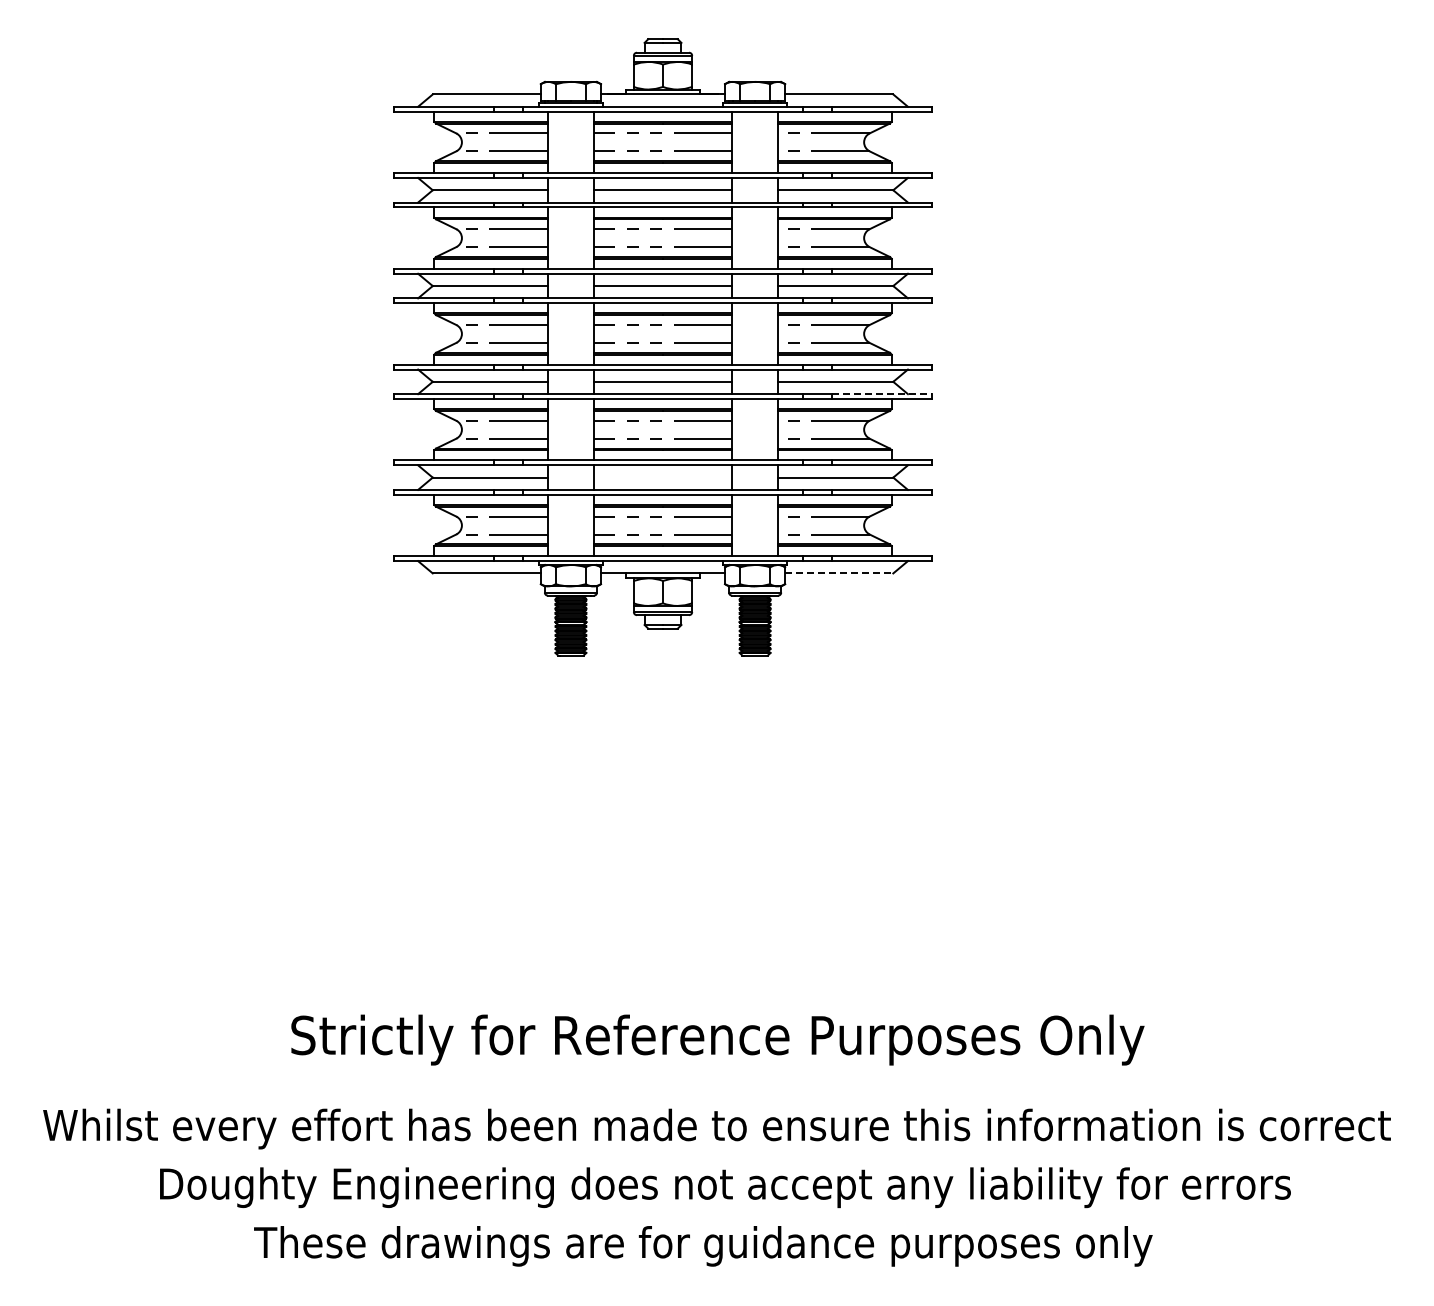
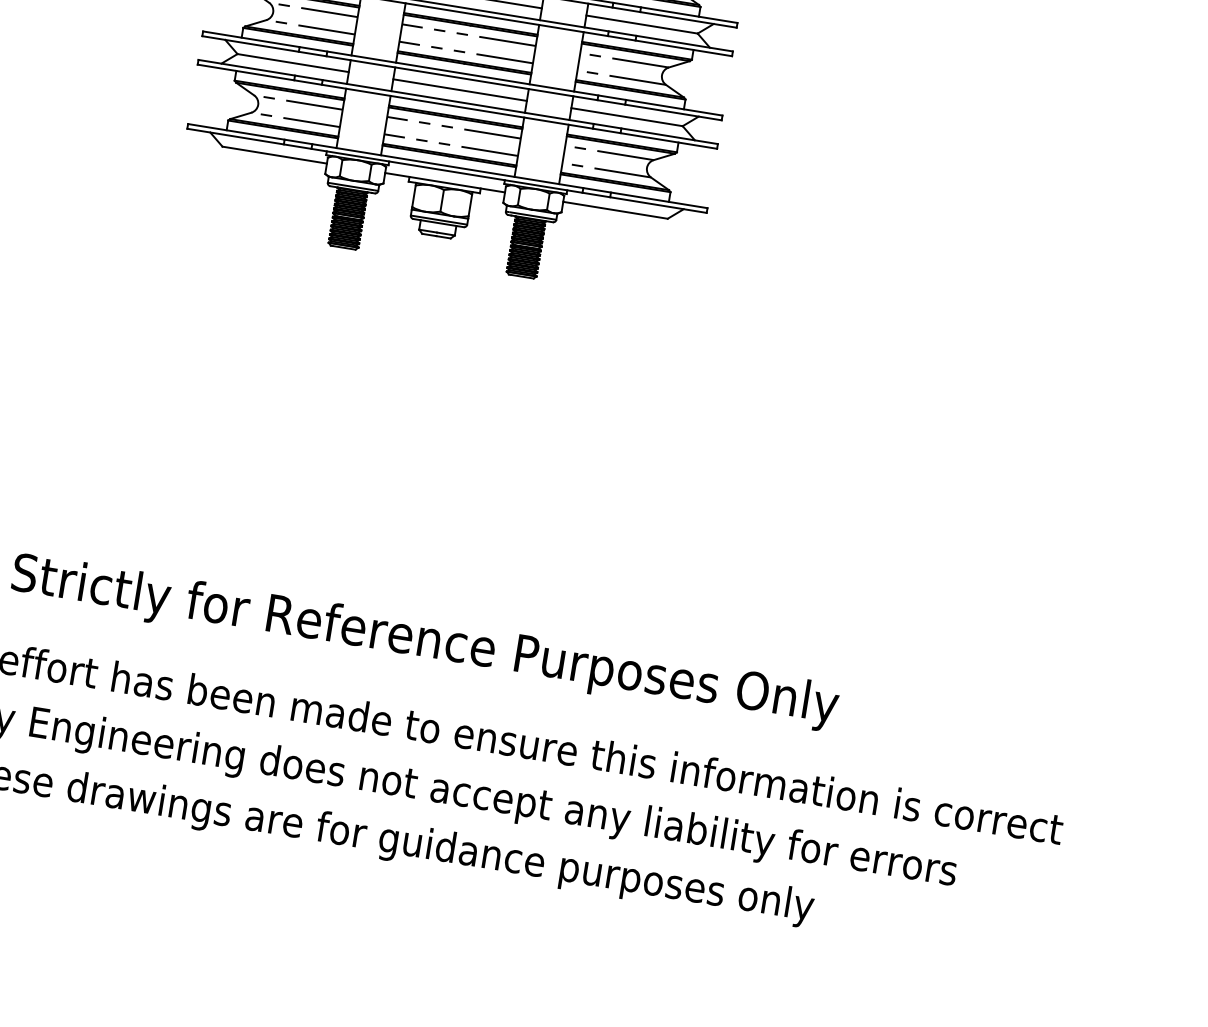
line: (881, 394) -> (684, 43), dashed -> solid
line: (662, 477) -> (459, 89), added
line: (839, 573) -> (615, 210), dashed -> solid

